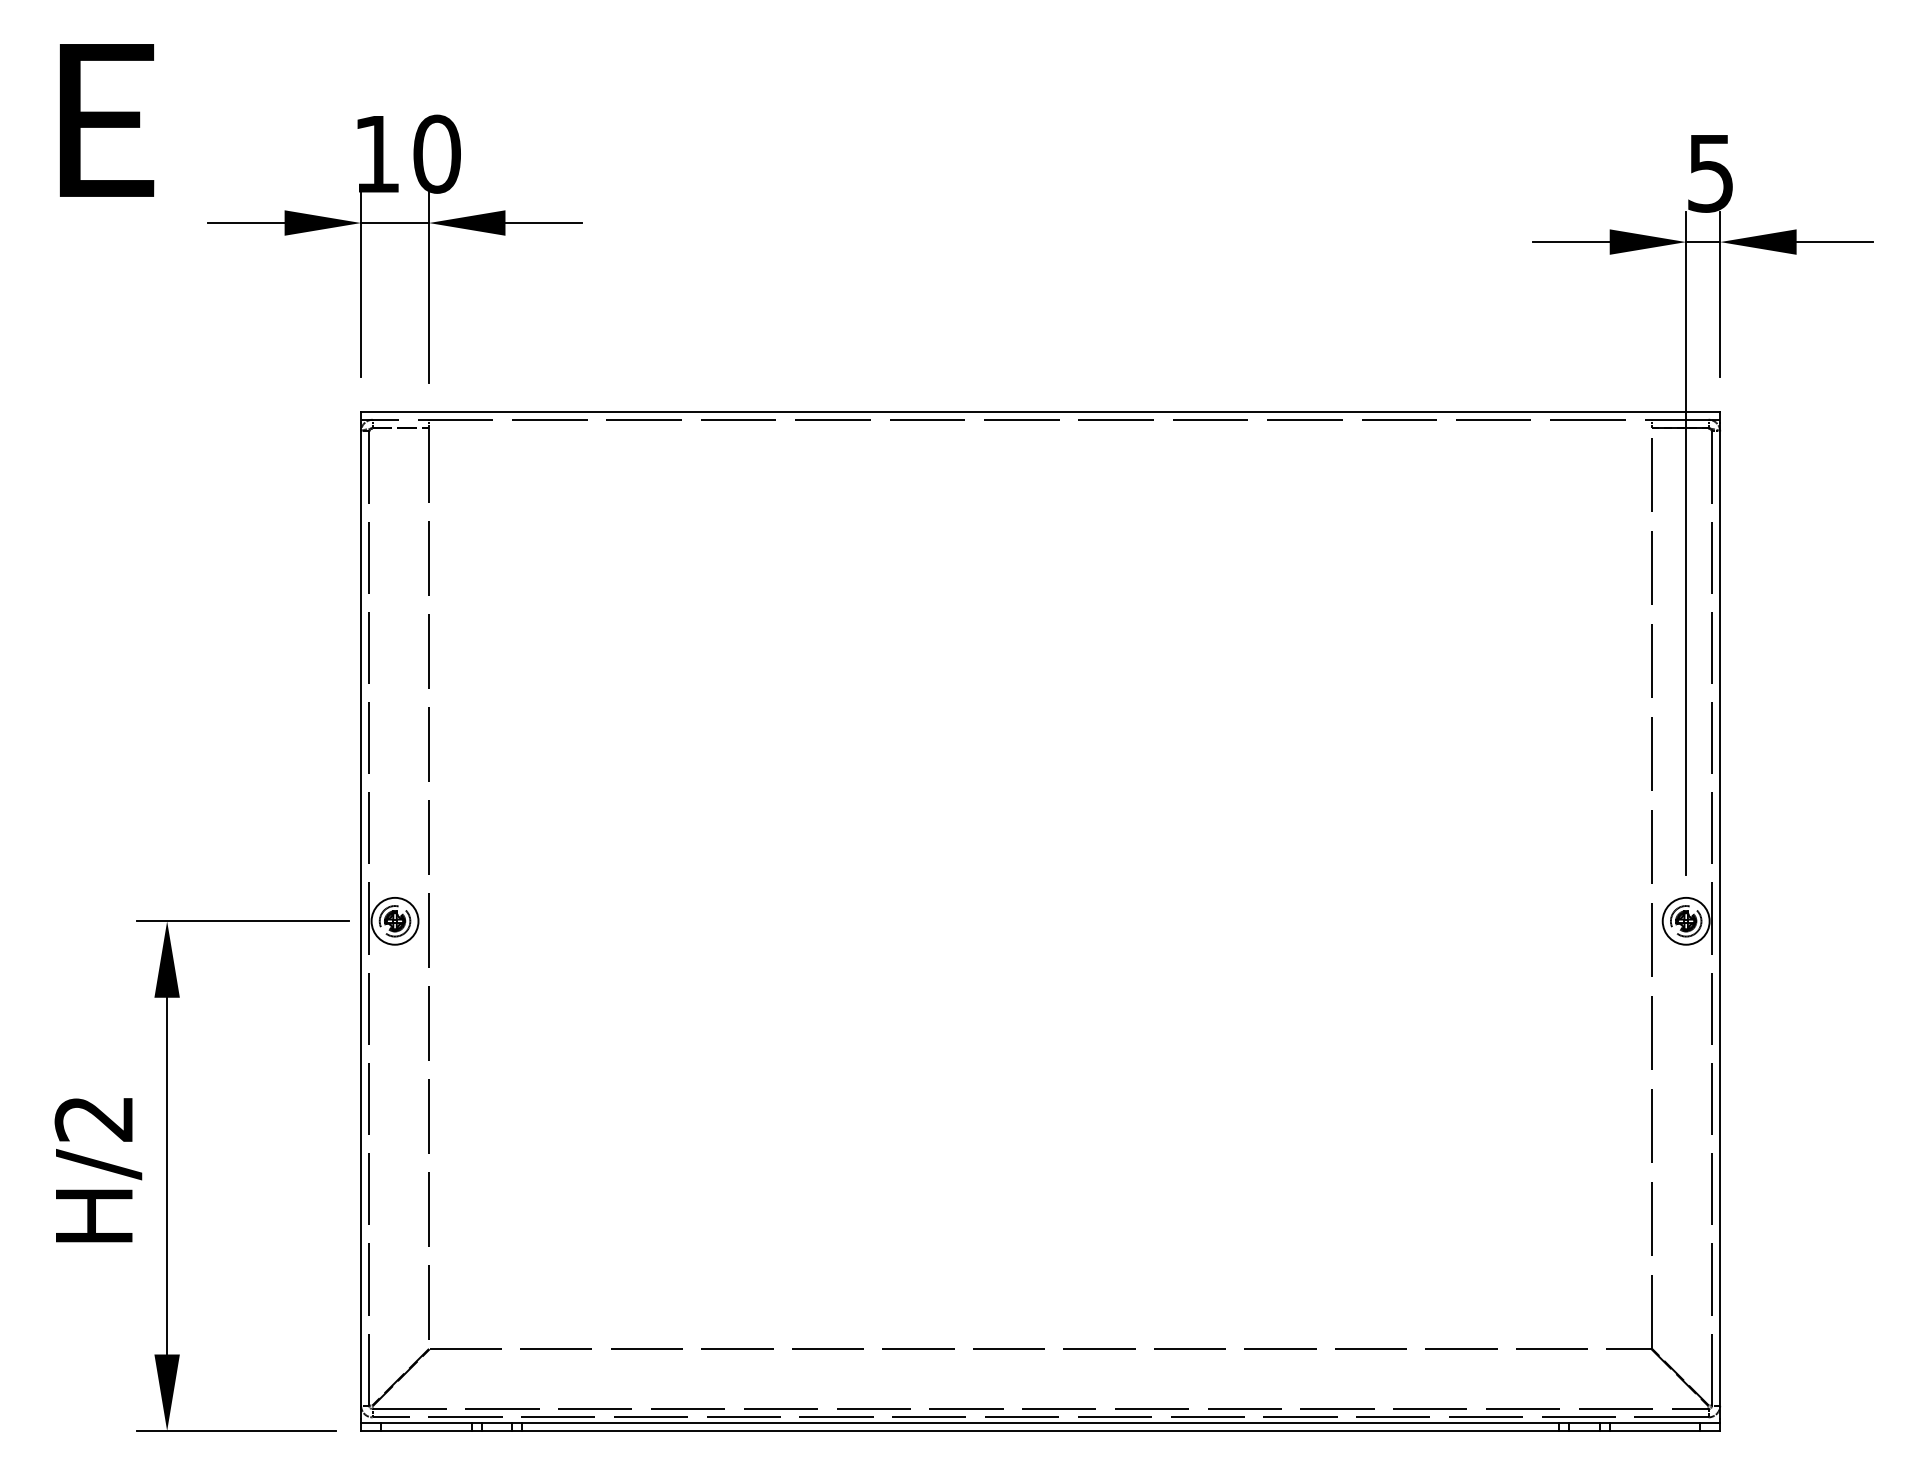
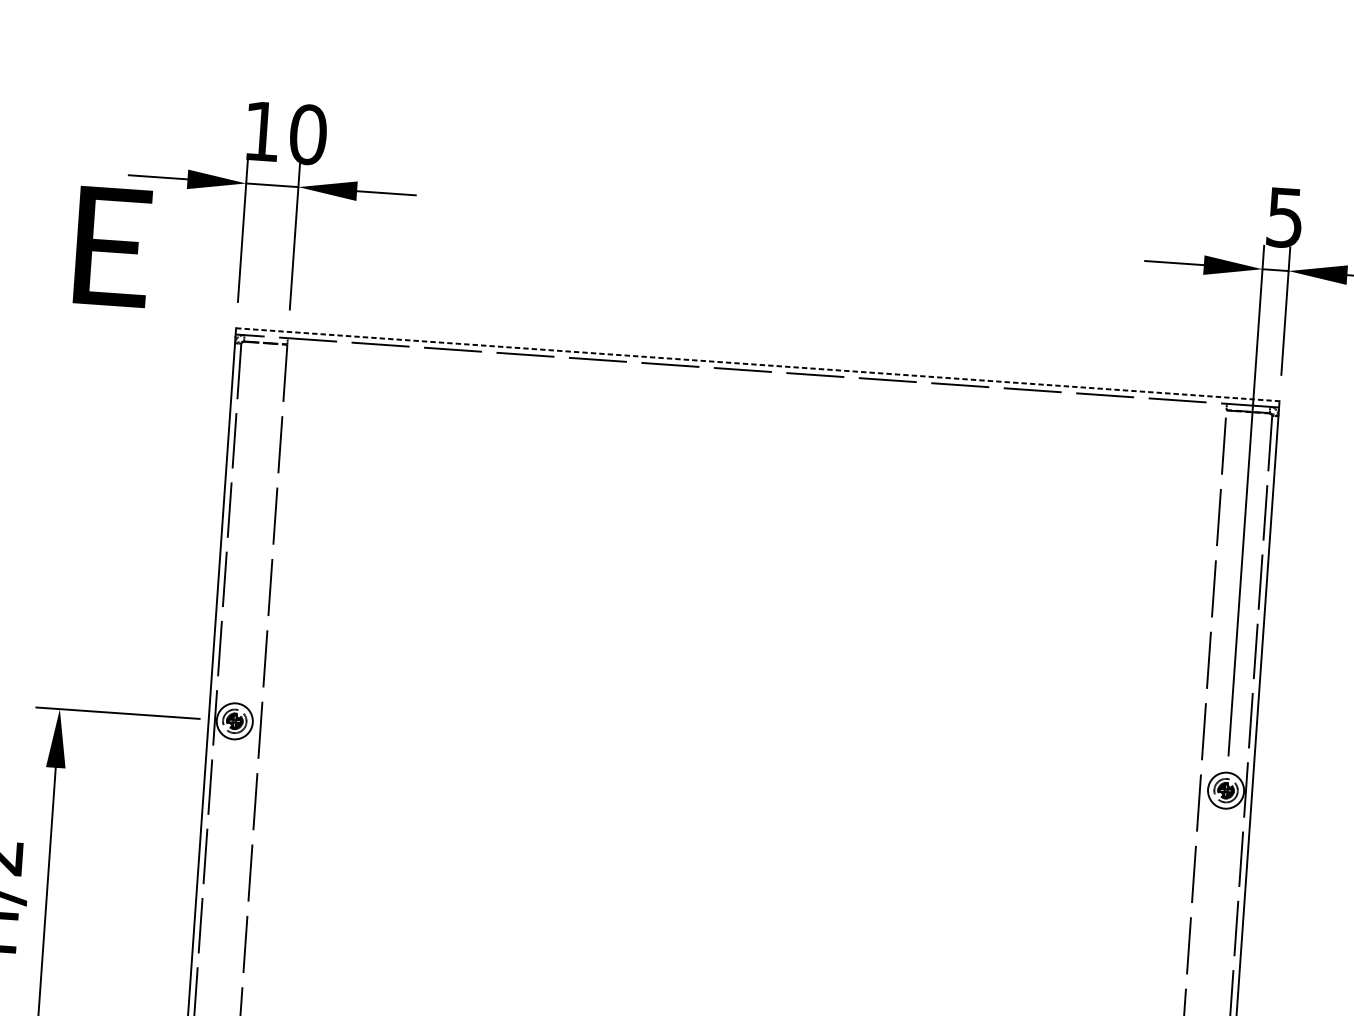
text: (107, 120) -> (113, 247), moved
line: (1040, 411) -> (757, 364), solid -> dashed

